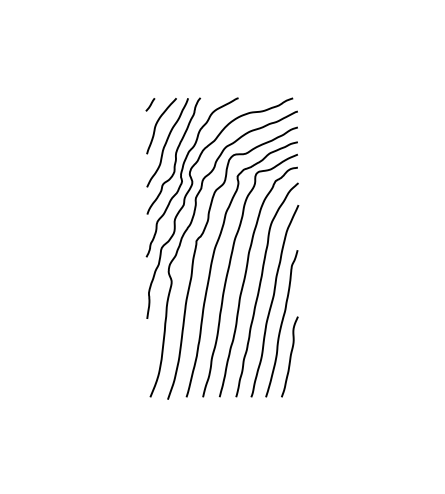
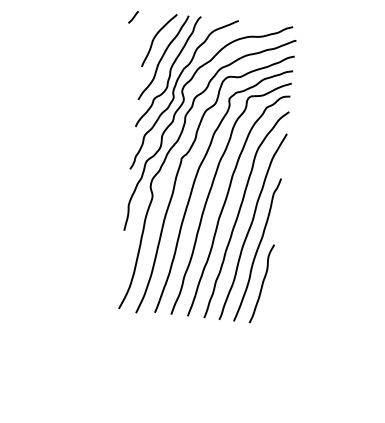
line: (150, 104) -> (133, 17), moved

